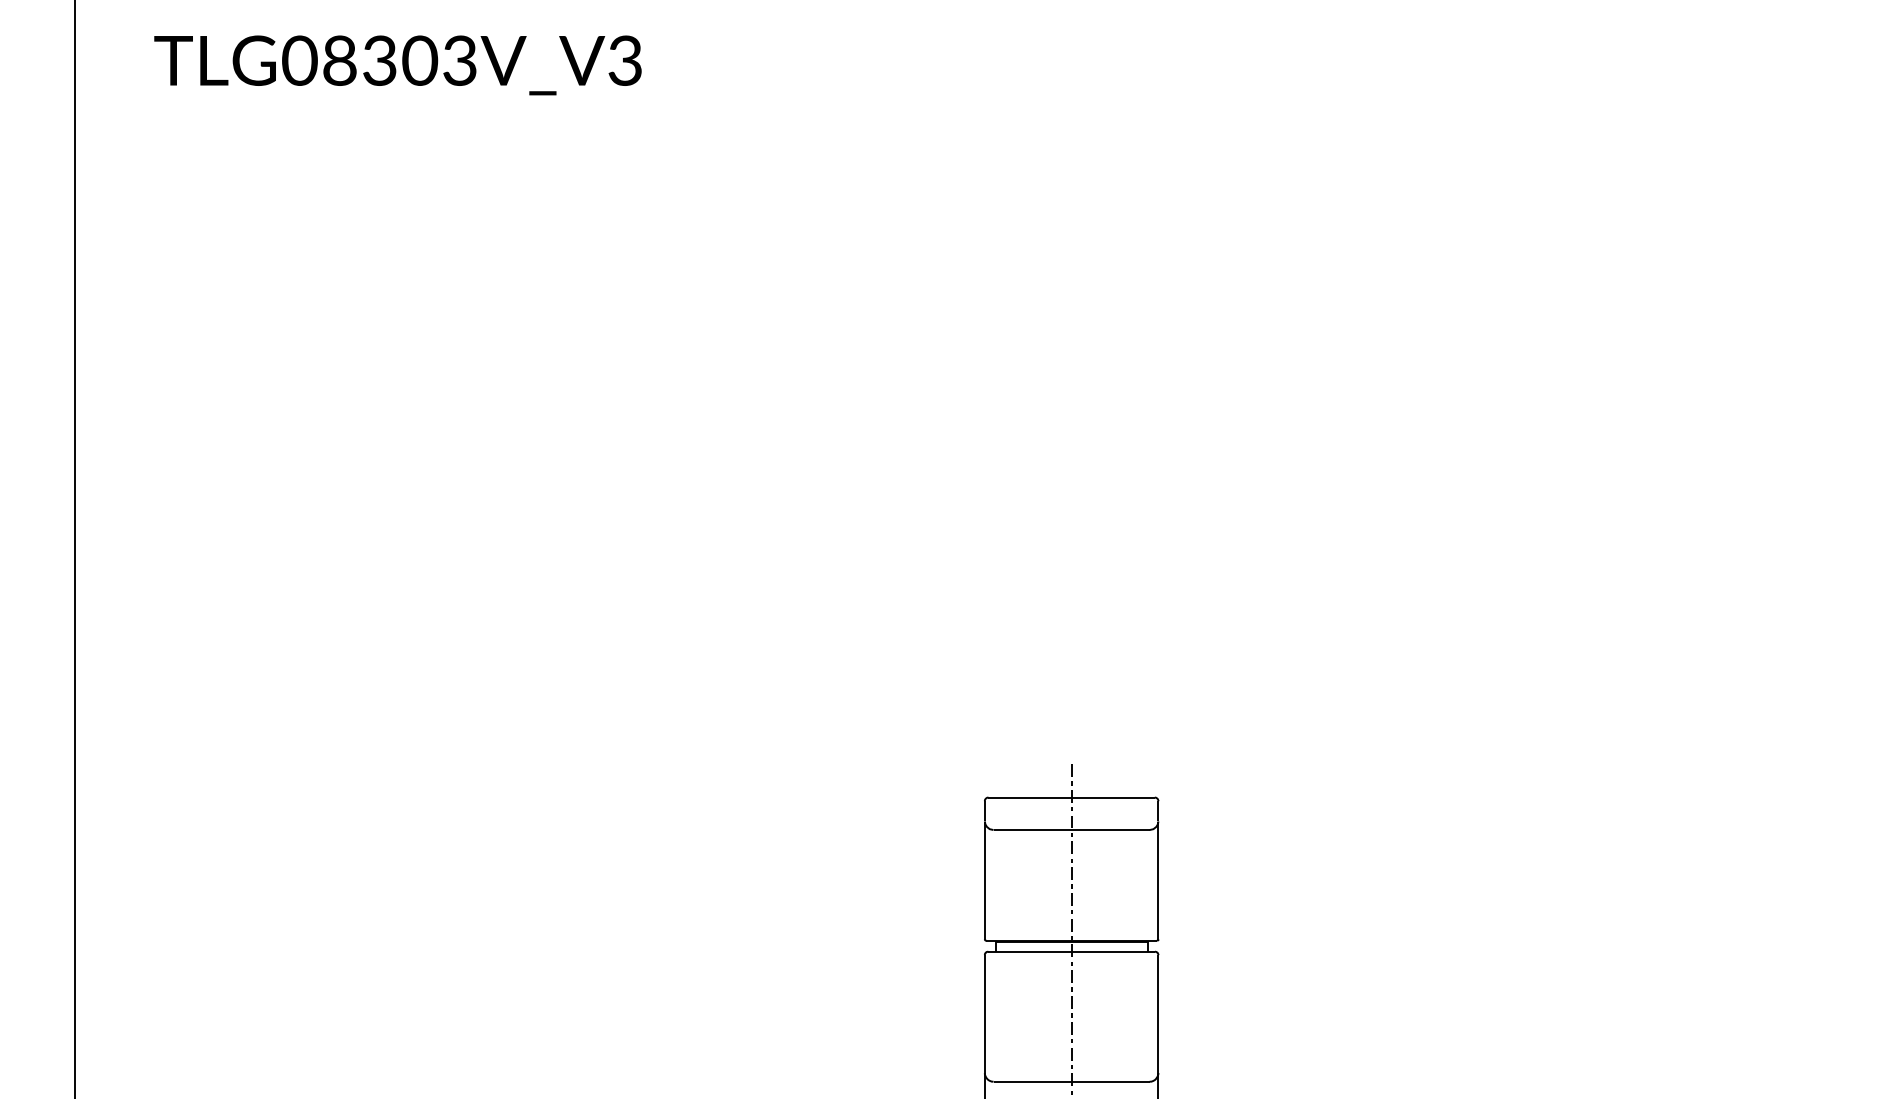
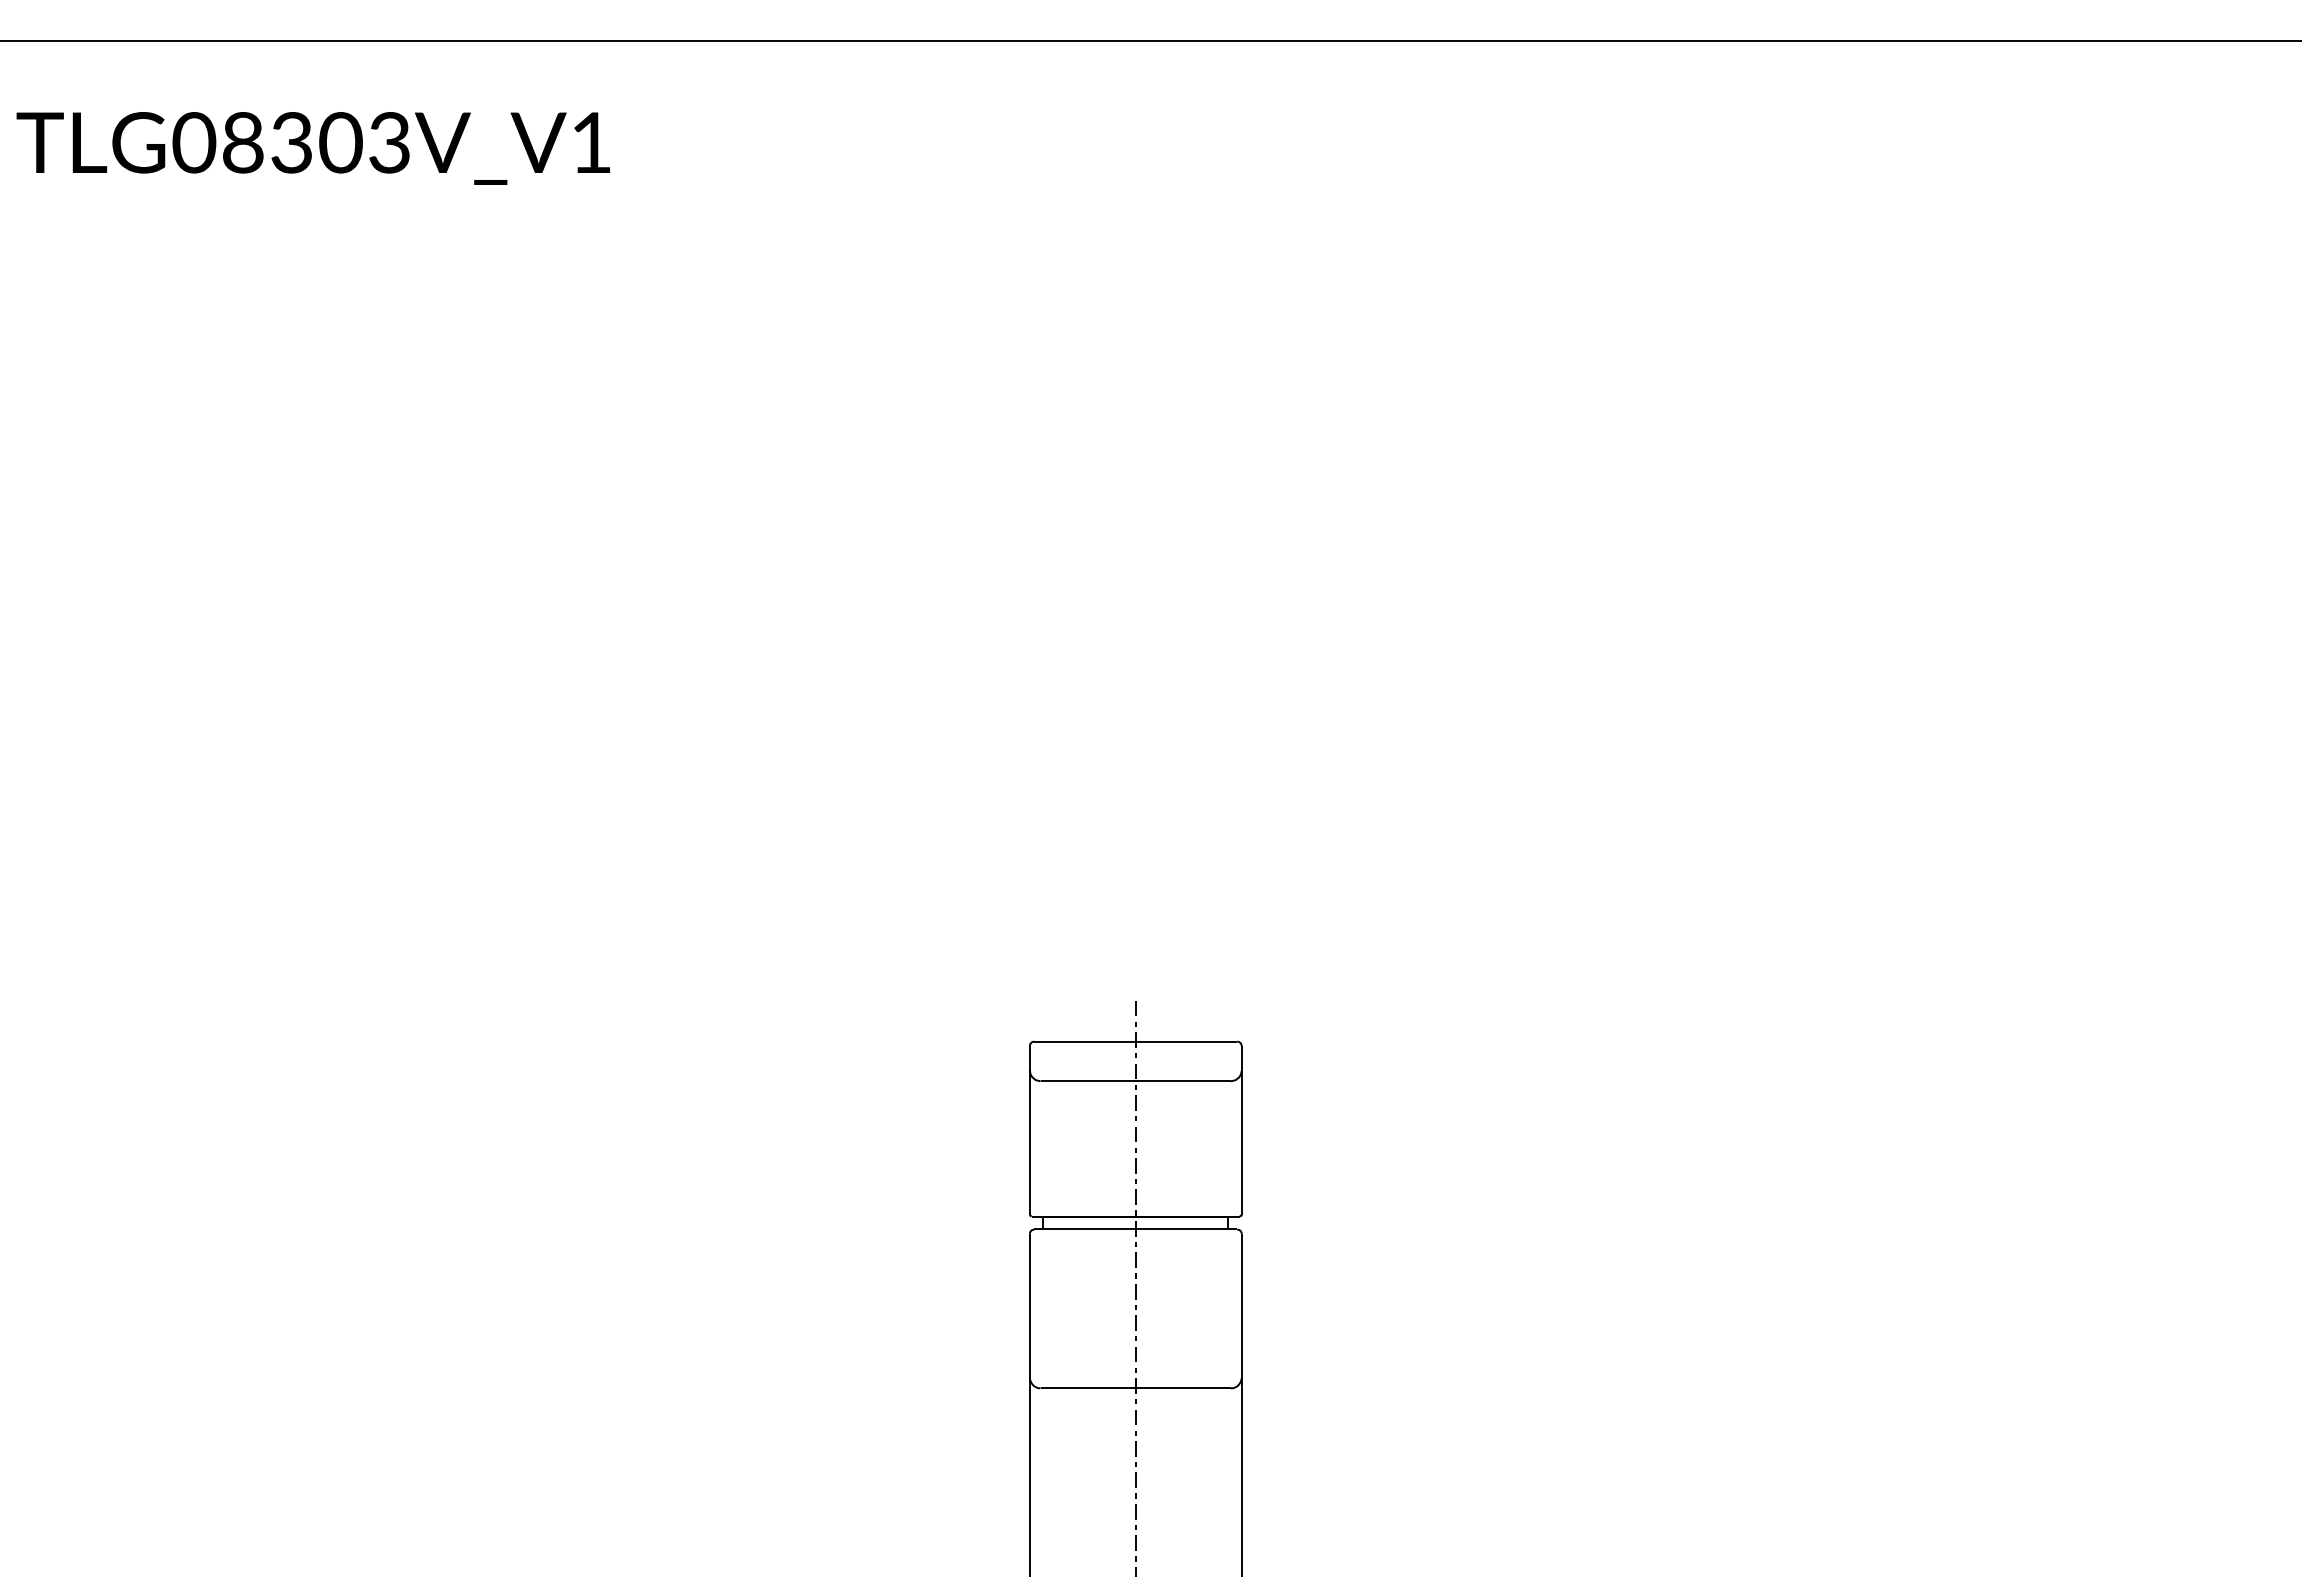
text: (625, 60) -> (591, 142), TLG08303V_V3 -> TLG08303V_V1

